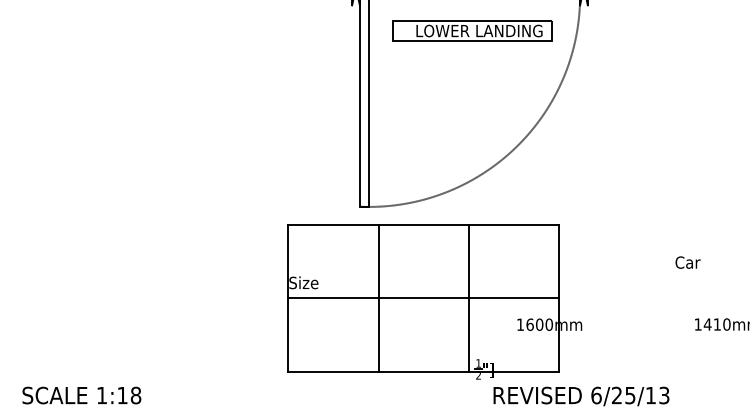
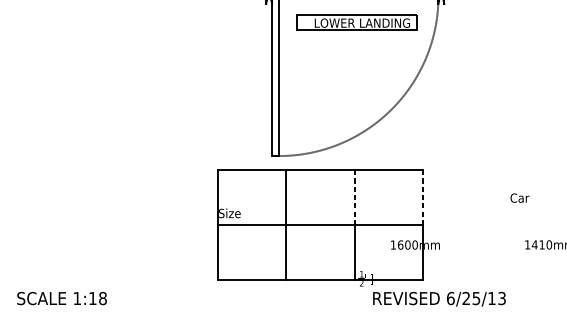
line: (469, 261) -> (354, 197), solid -> dashed
line: (559, 261) -> (422, 197), solid -> dashed

